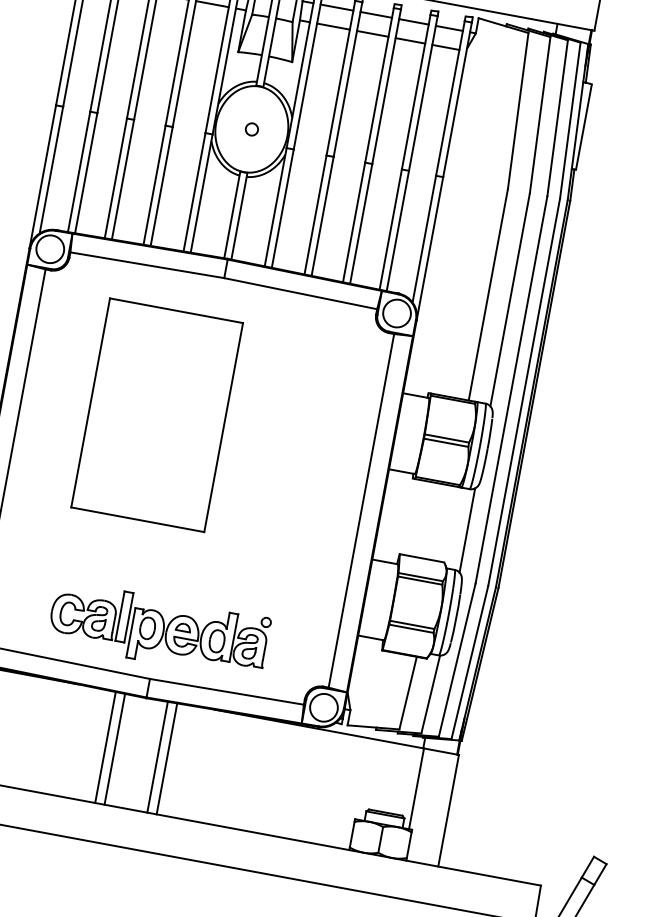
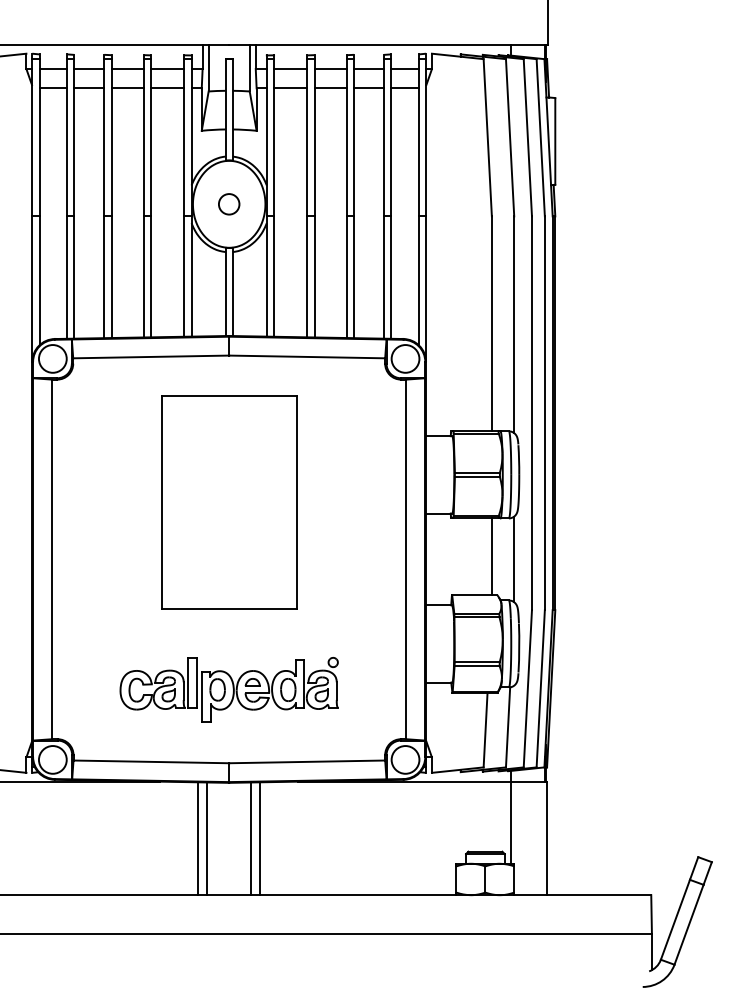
circle: (252, 129) -> (229, 204), size x1.67
part: (157, 415) -> (229, 502), moved
line: (445, 523) -> (491, 556), added
part: (158, 629) -> (228, 689), moved

